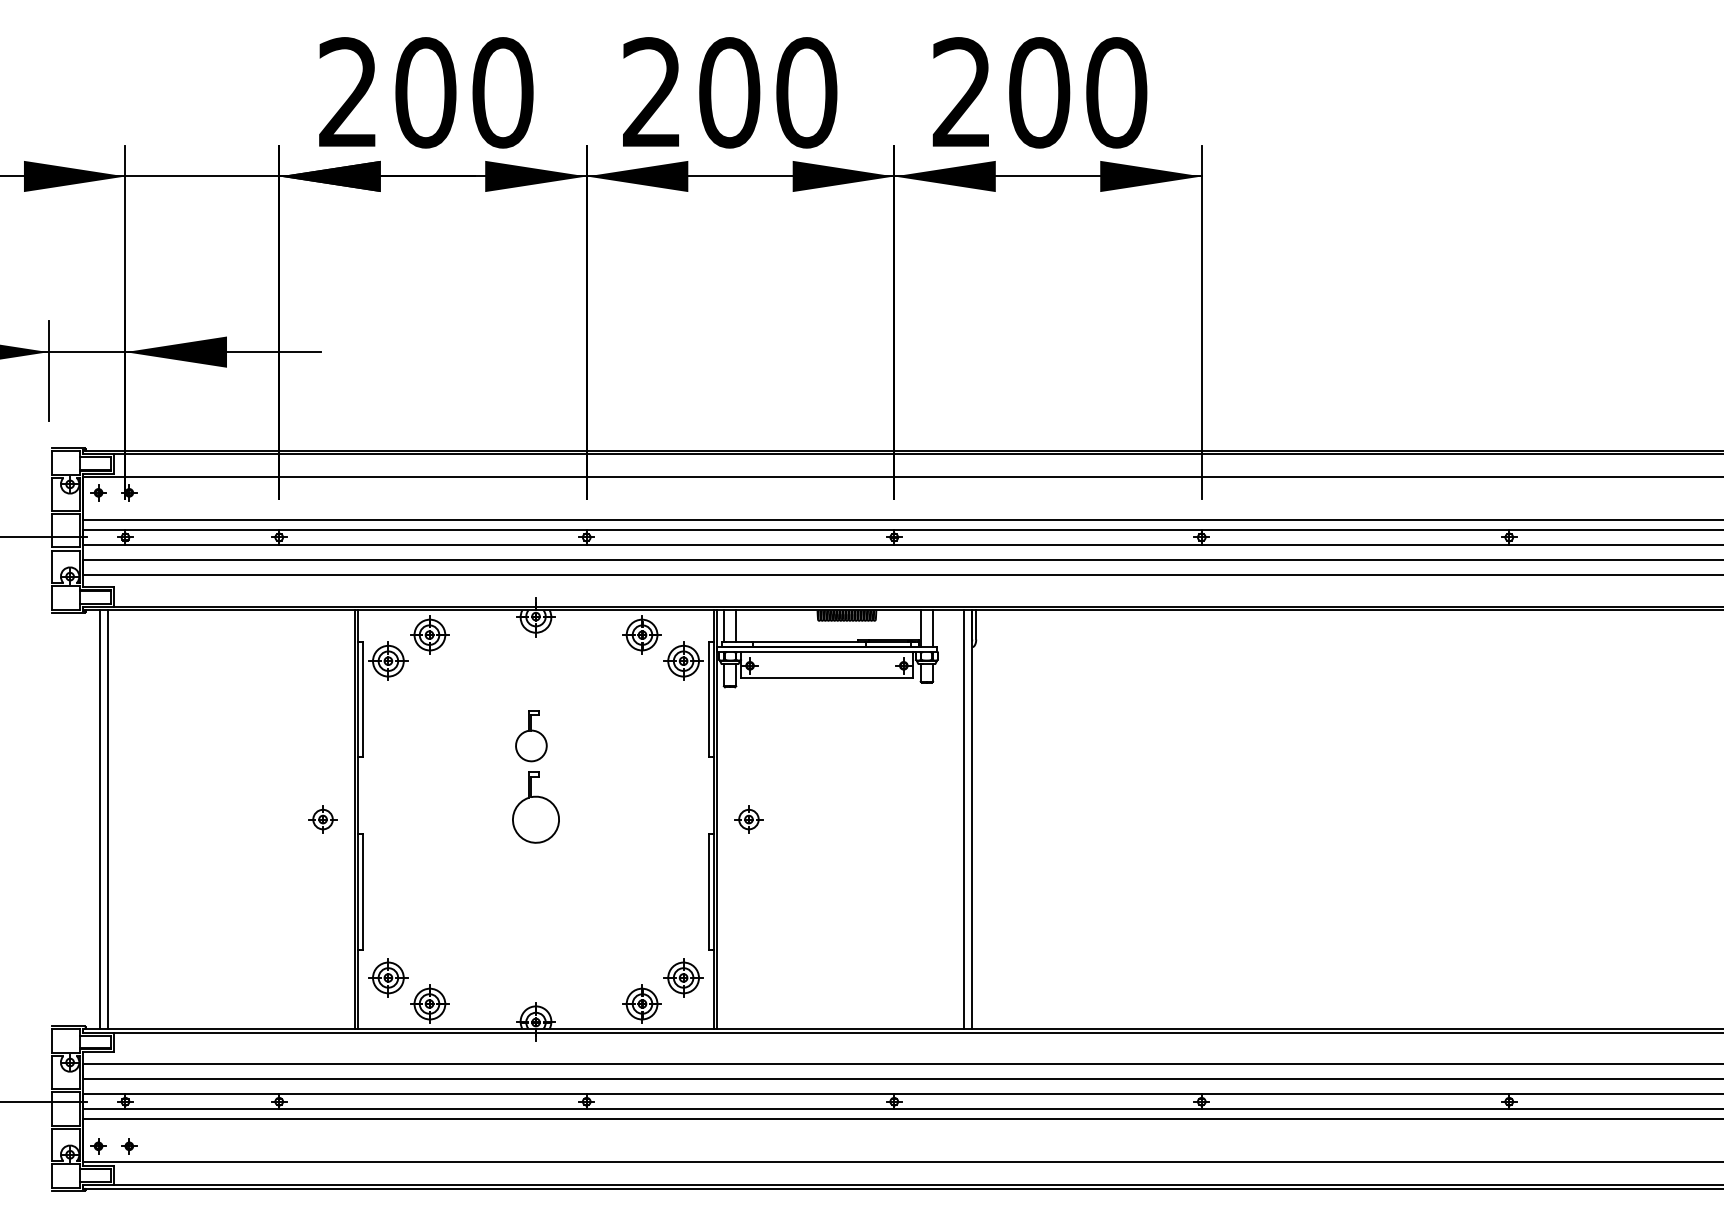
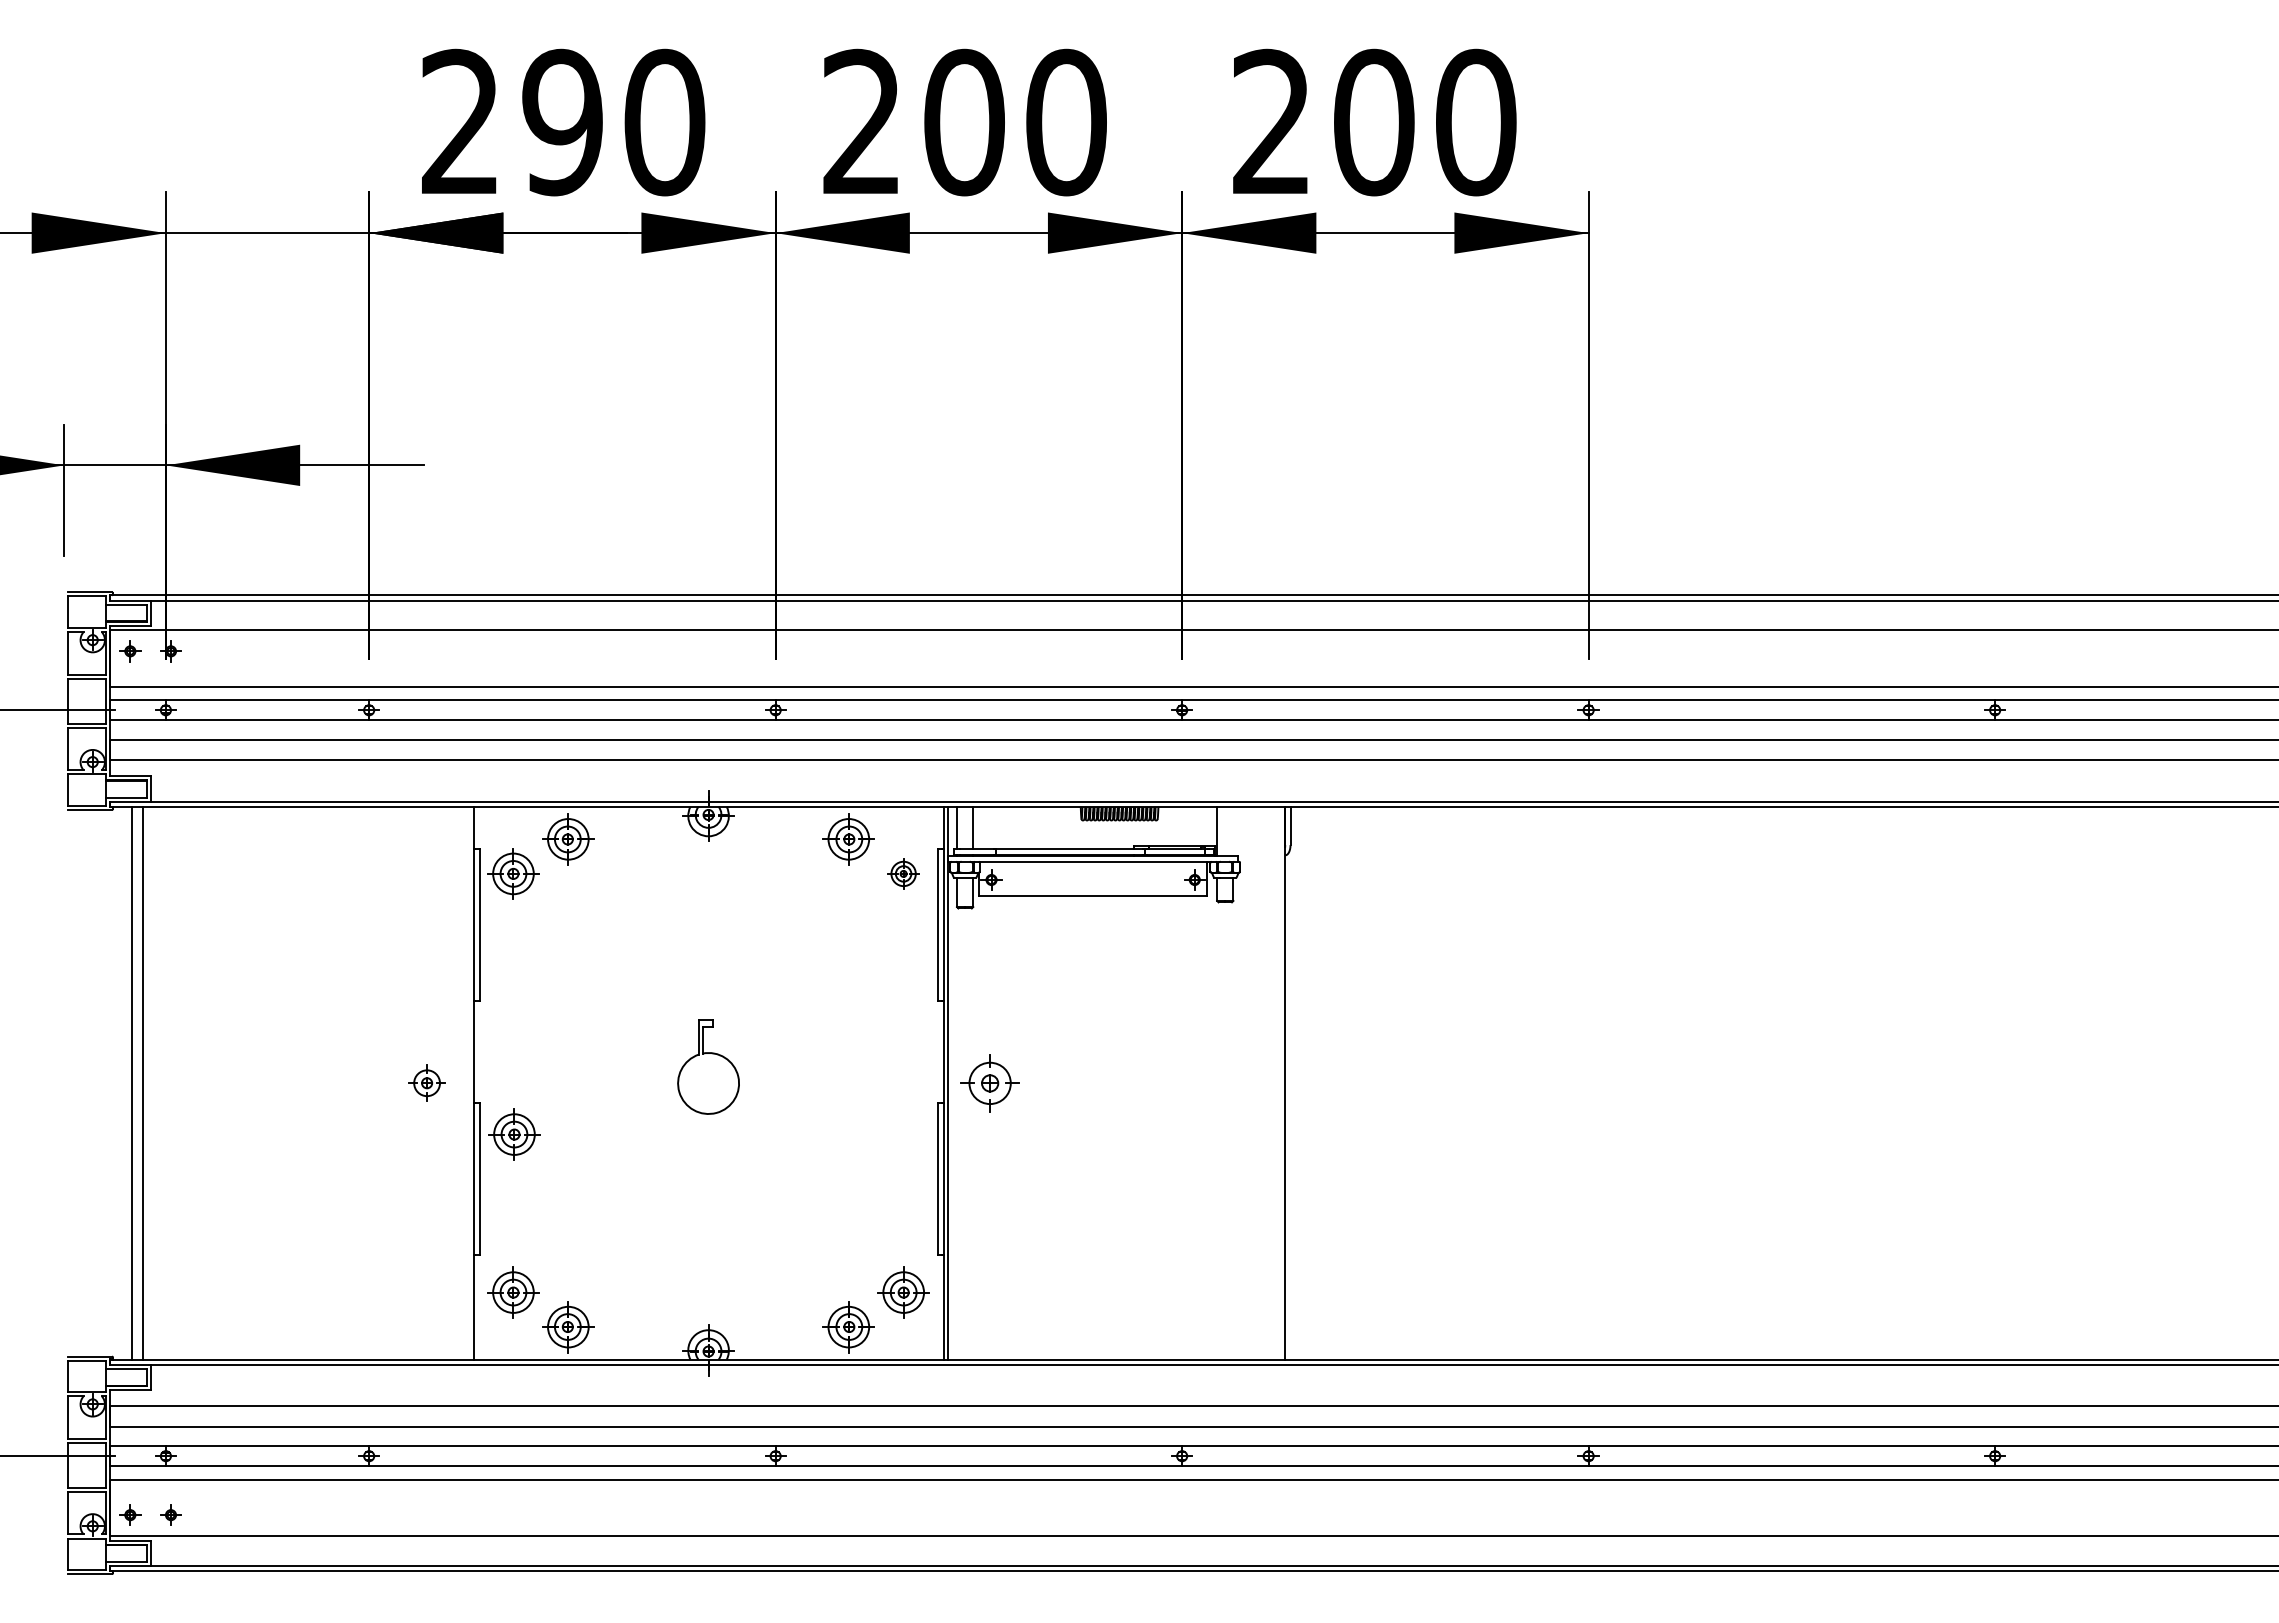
text: (425, 92) -> (562, 122), 200 -> 290
line: (933, 628) -> (1233, 830), removed
part: (683, 660) -> (903, 873), size x0.6
part: (531, 735) -> (702, 972), removed
line: (355, 819) -> (469, 1082), removed
part: (748, 819) -> (989, 1082), size x1.6
line: (964, 819) -> (1274, 1082), removed
part: (389, 858) -> (514, 1134), added

